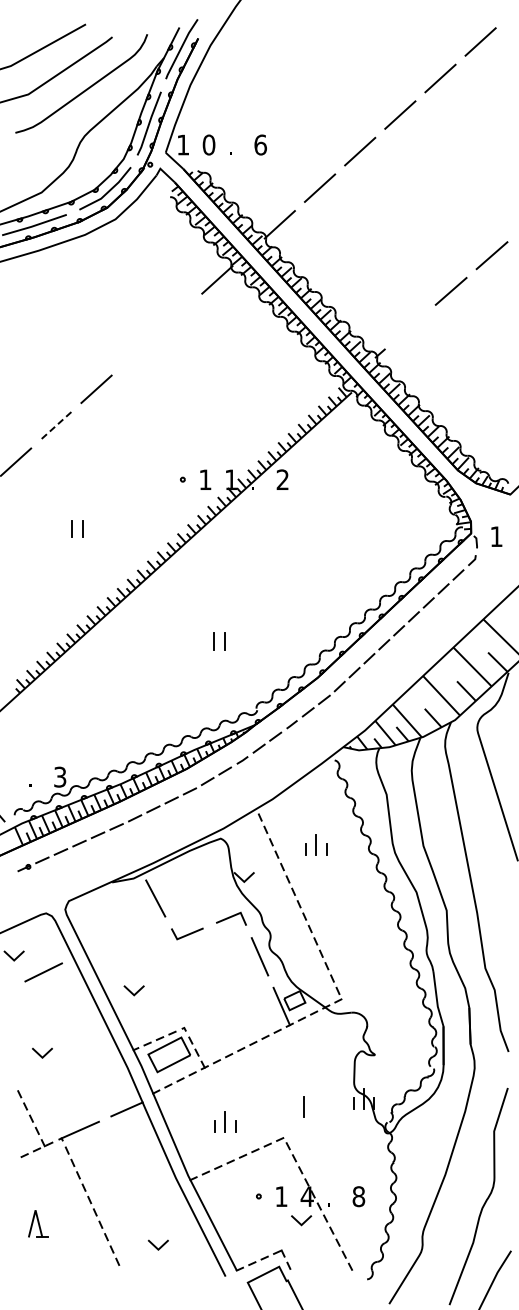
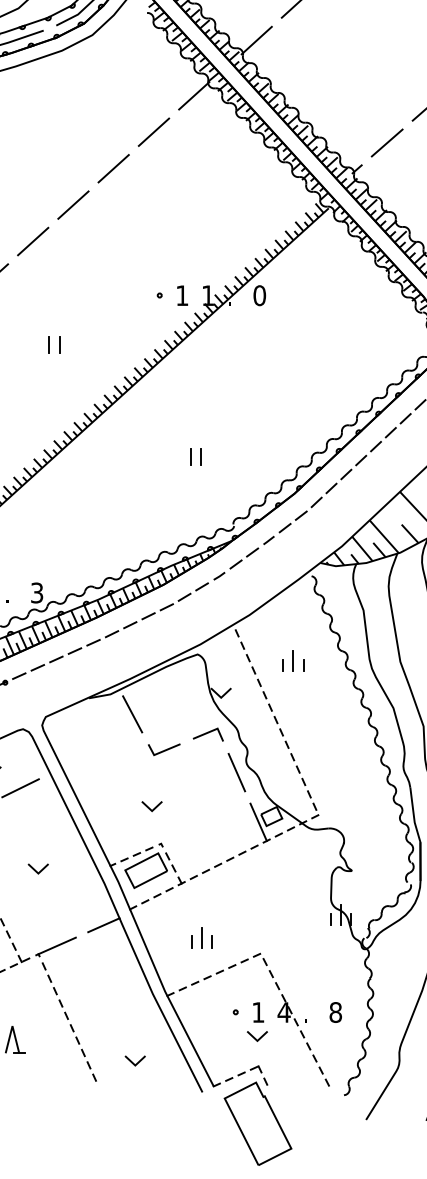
line: (176, 316) -> (153, 132), added
line: (410, 326) -> (387, 142), added
line: (136, 352) -> (113, 168), added
line: (55, 426) -> (32, 242), dashed -> solid
text: (282, 479) -> (259, 295), 2 -> 0
line: (131, 991) -> (149, 807), moved
line: (40, 1054) -> (36, 870), moved
line: (303, 1106) -> (280, 922), removed
line: (299, 1221) -> (255, 1037), moved

